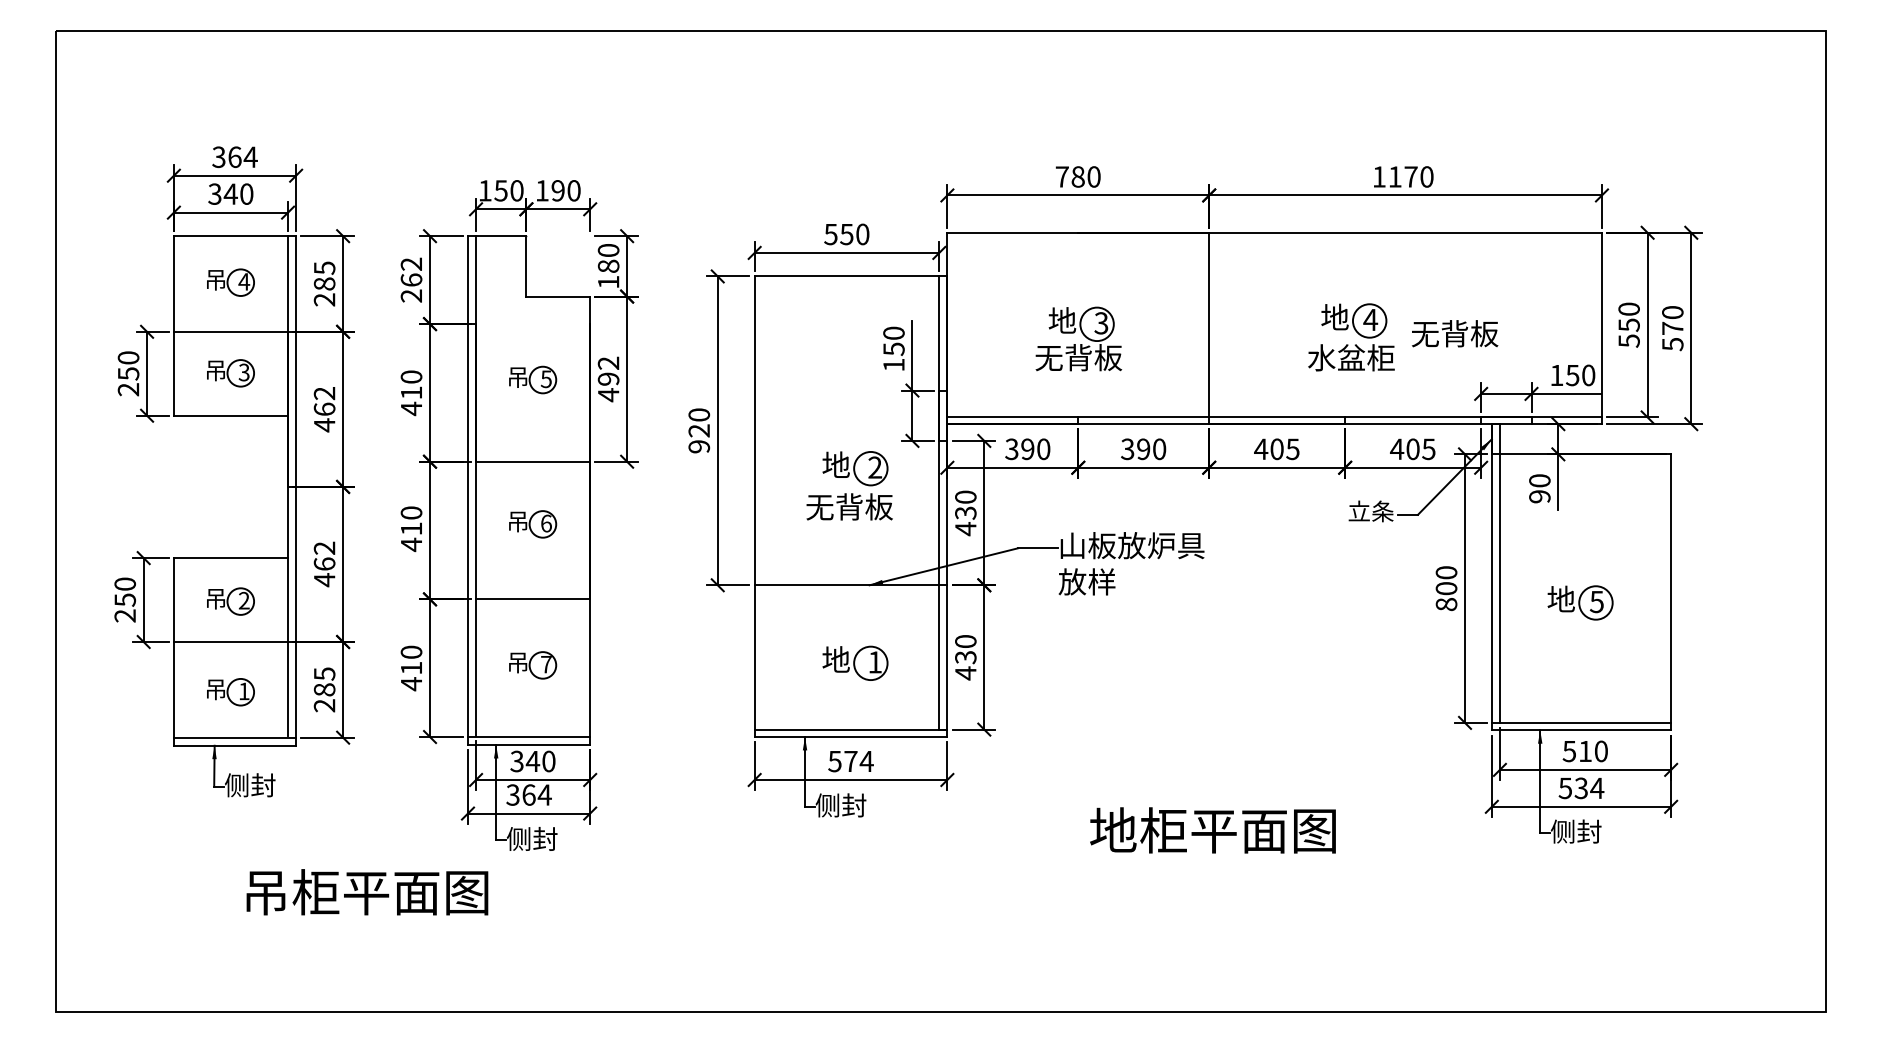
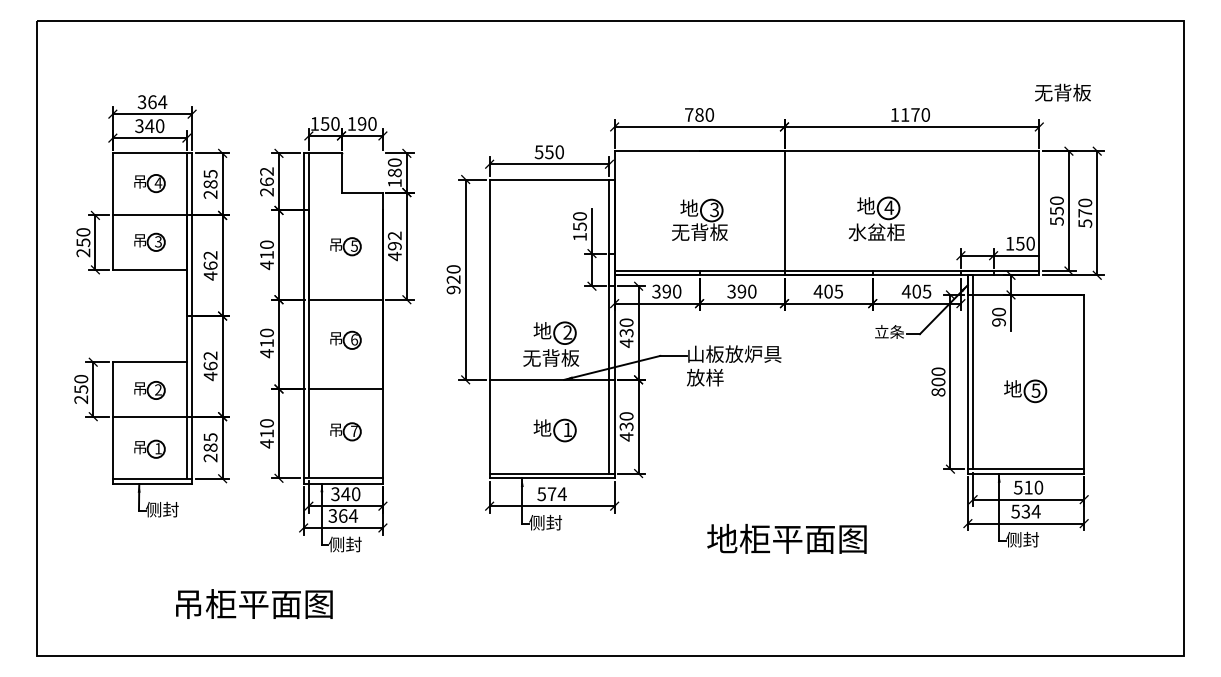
text: (1454, 333) -> (1062, 92), moved
part: (850, 484) -> (551, 343), moved
text: (367, 891) -> (254, 603), moved

